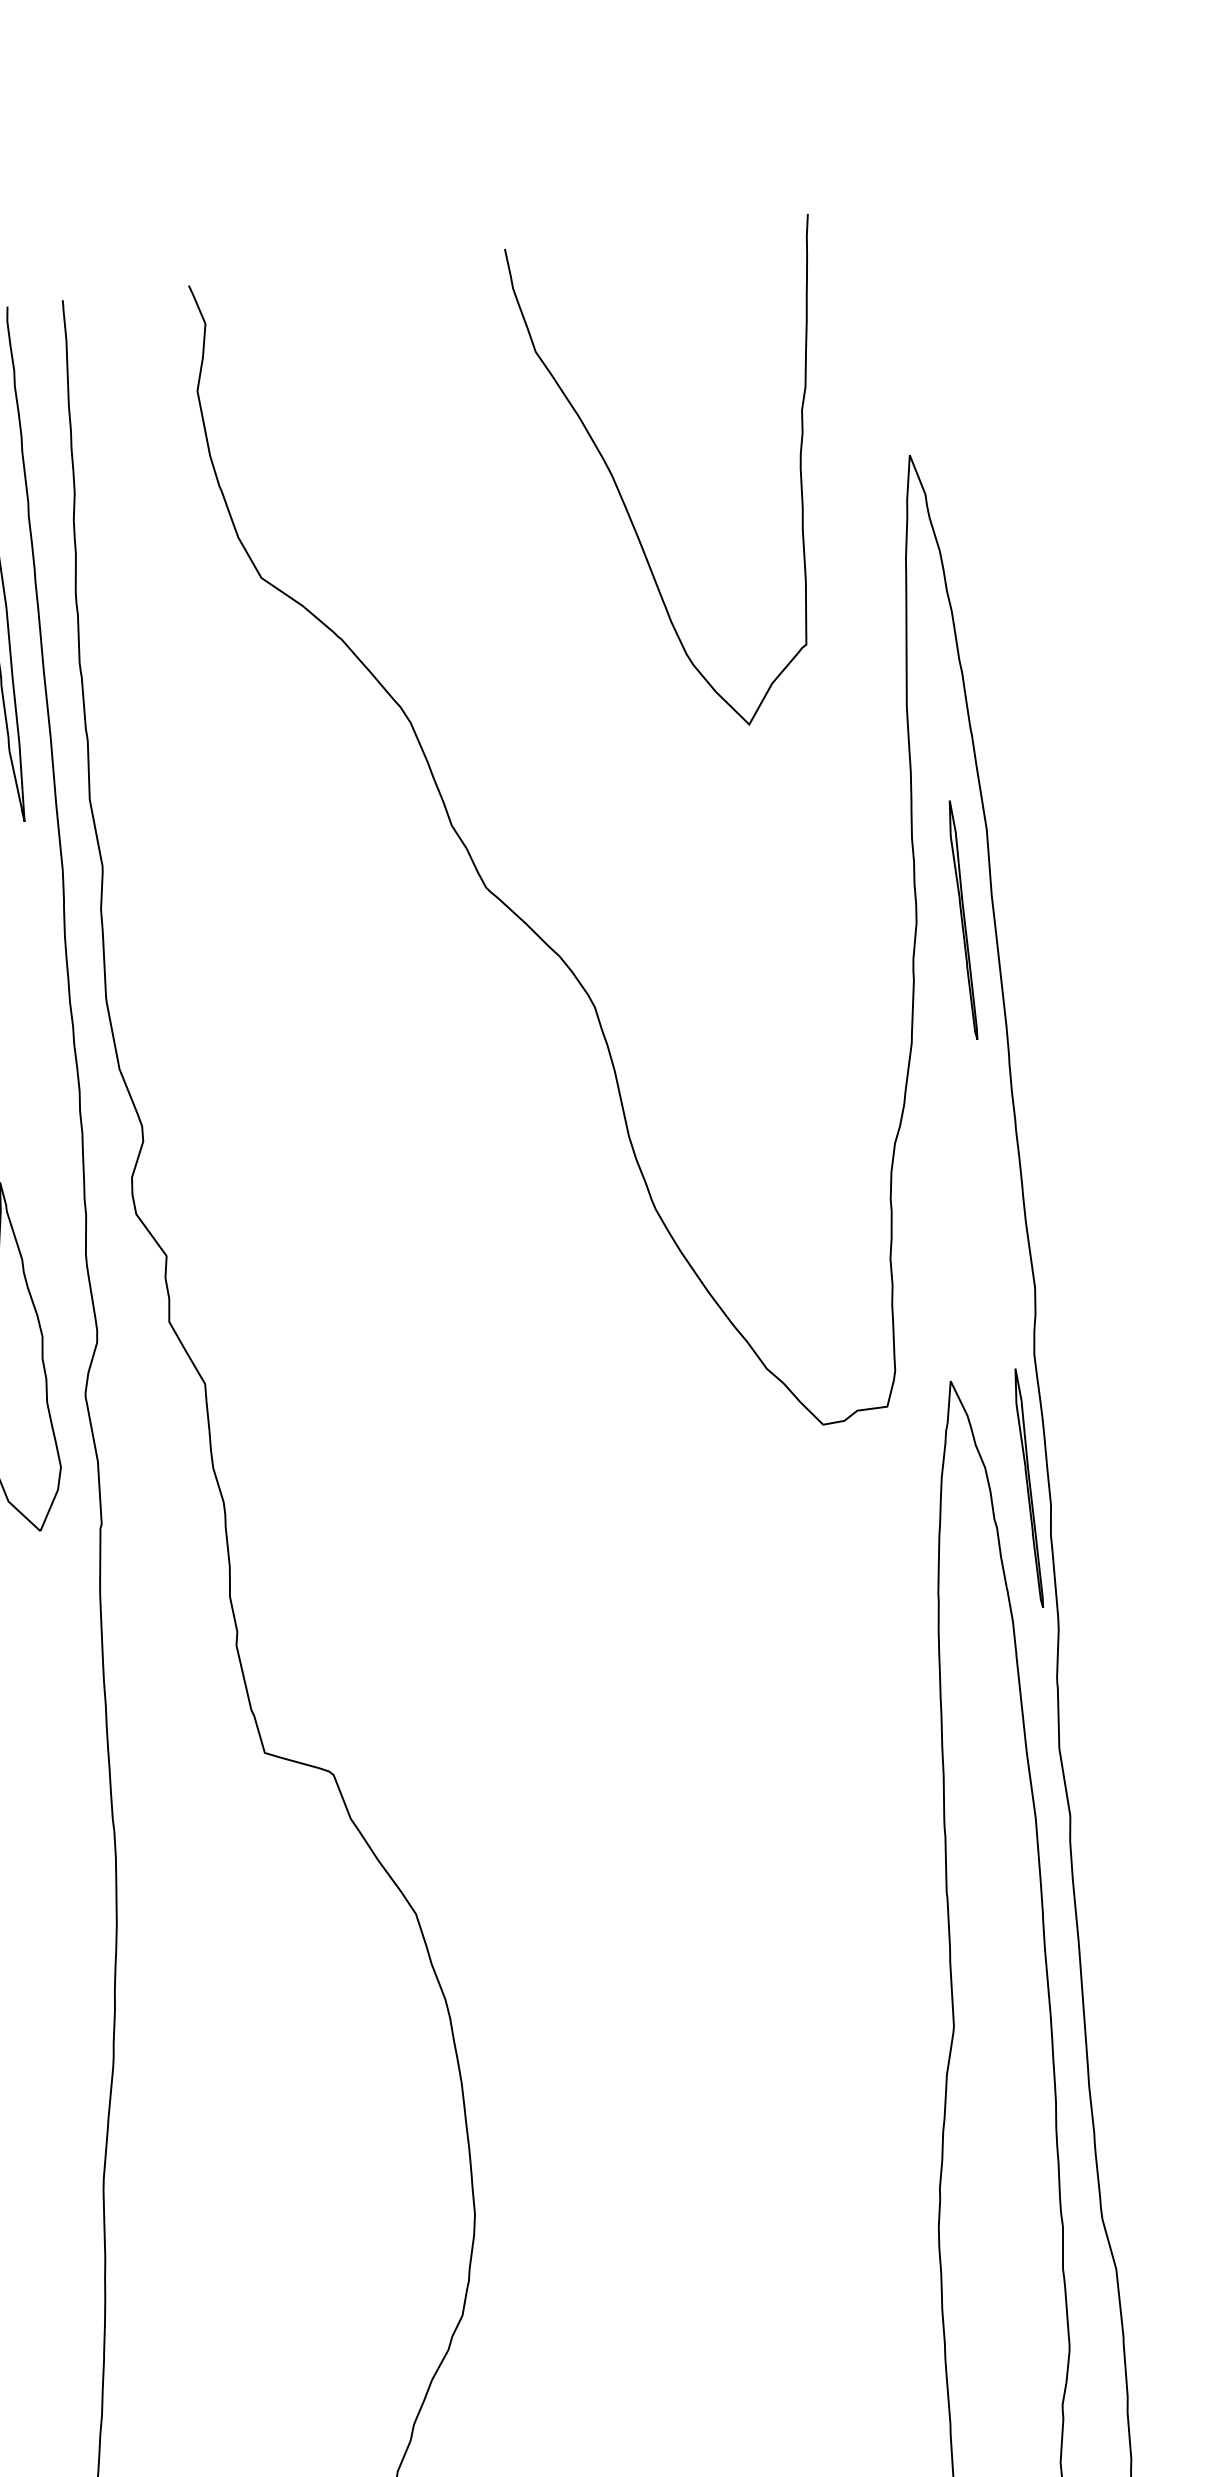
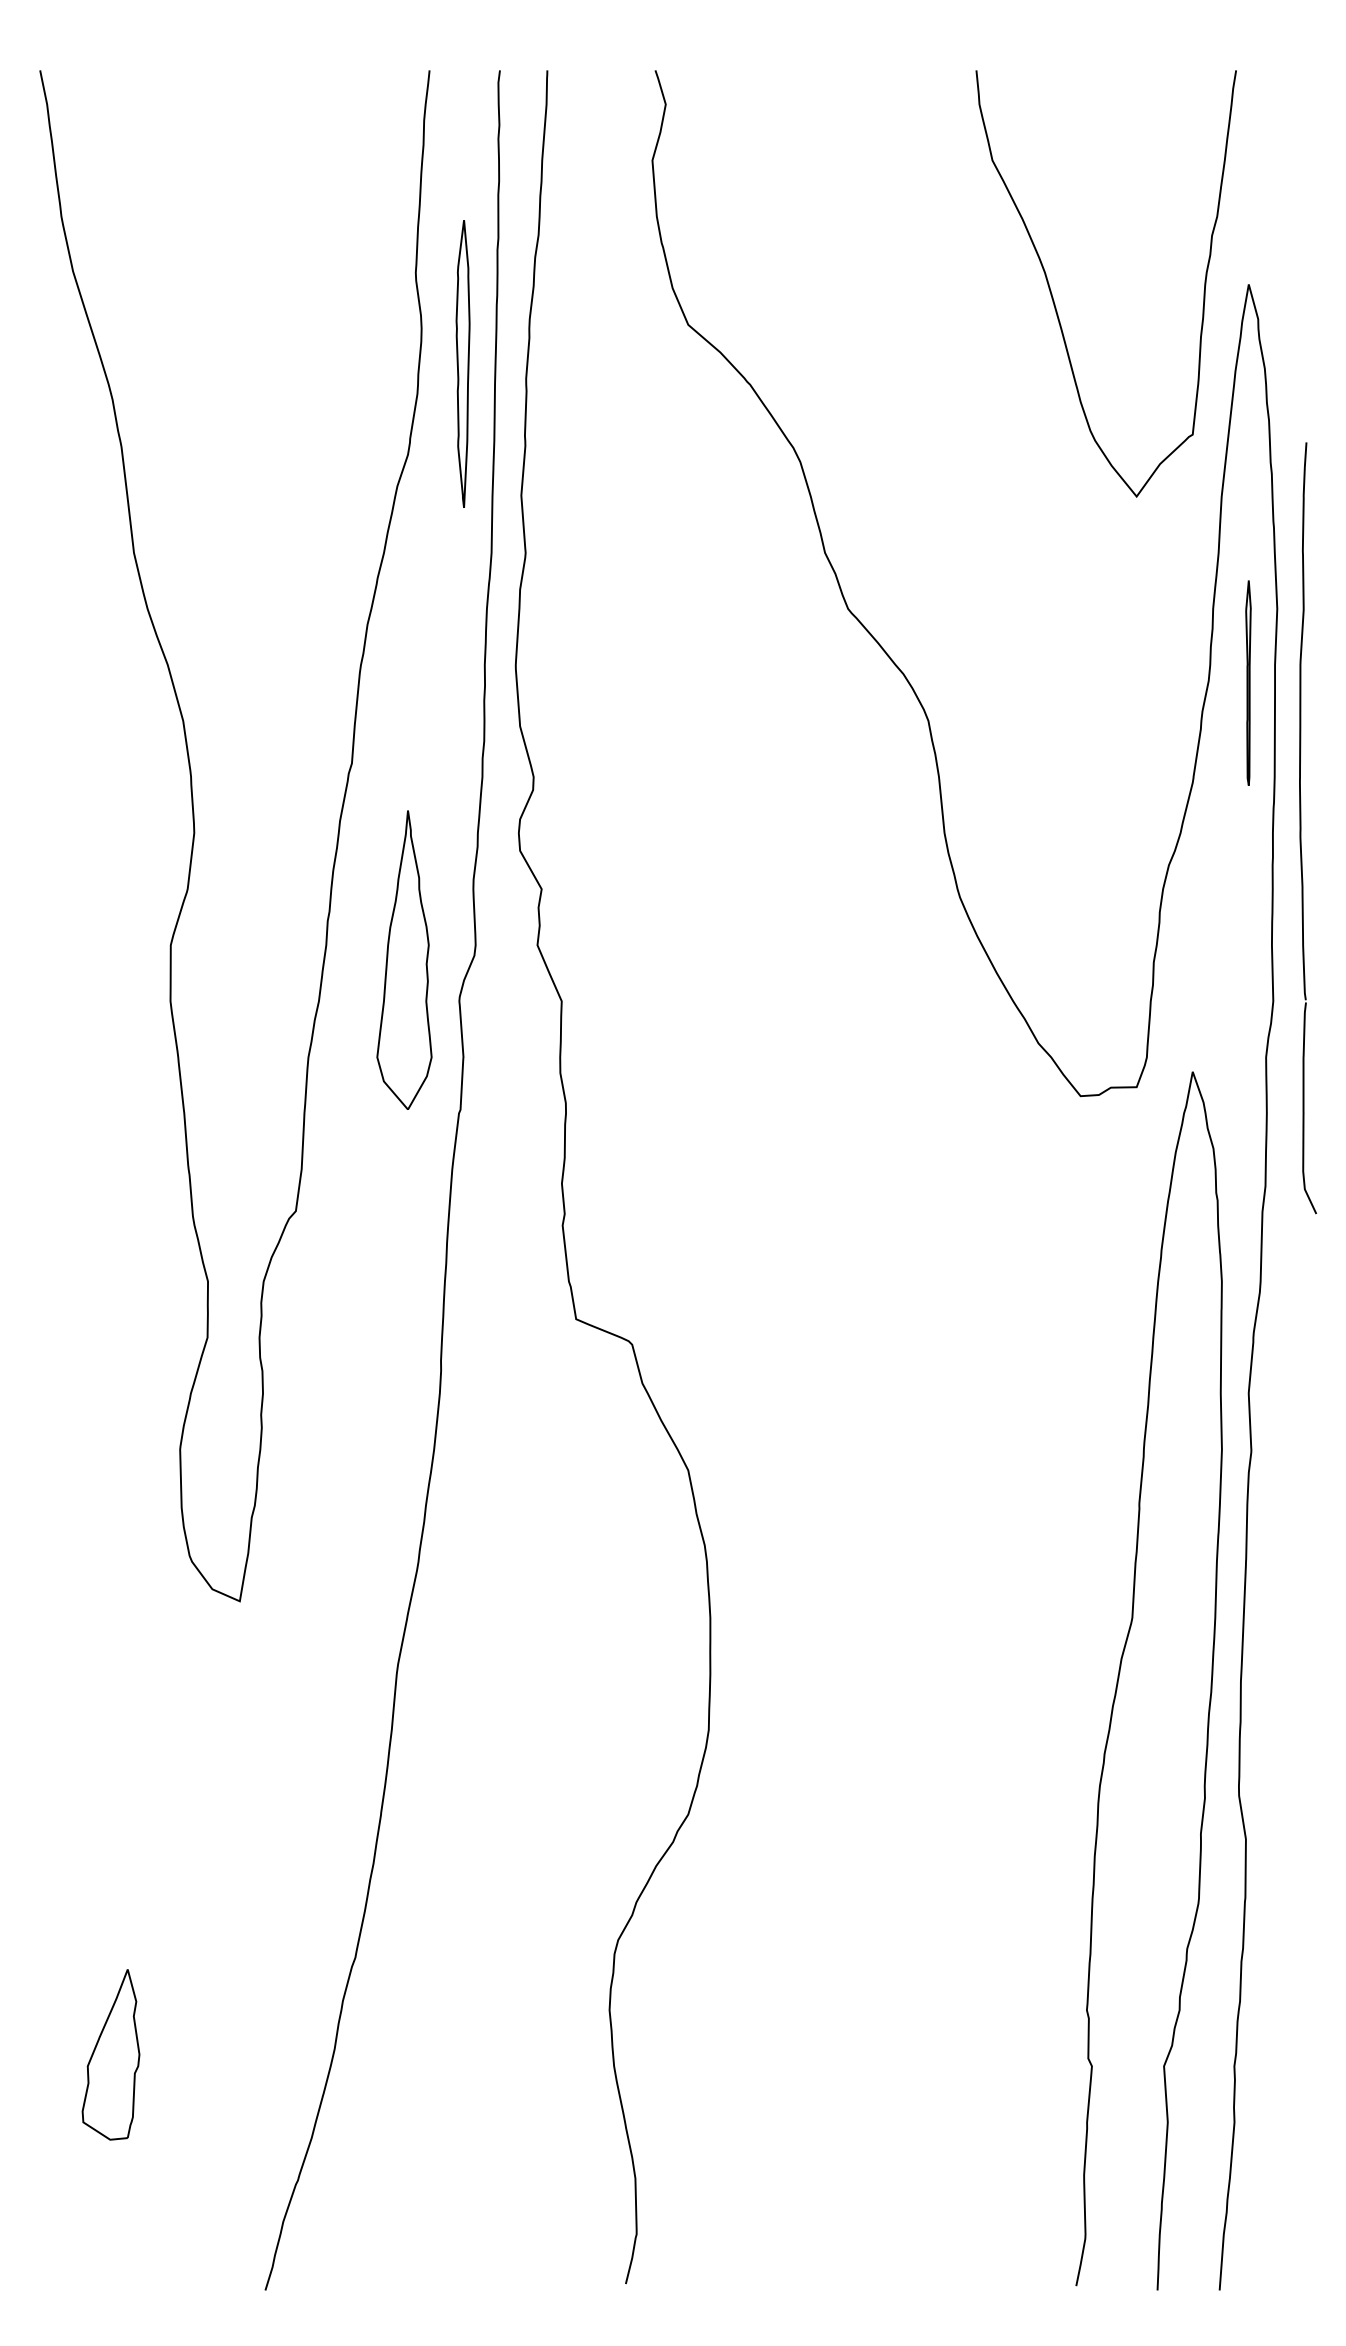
curve: (627, 506) -> (1054, 300), moved
part: (1051, 1081) -> (1307, 828), added
part: (1028, 1487) -> (1248, 1169), removed

